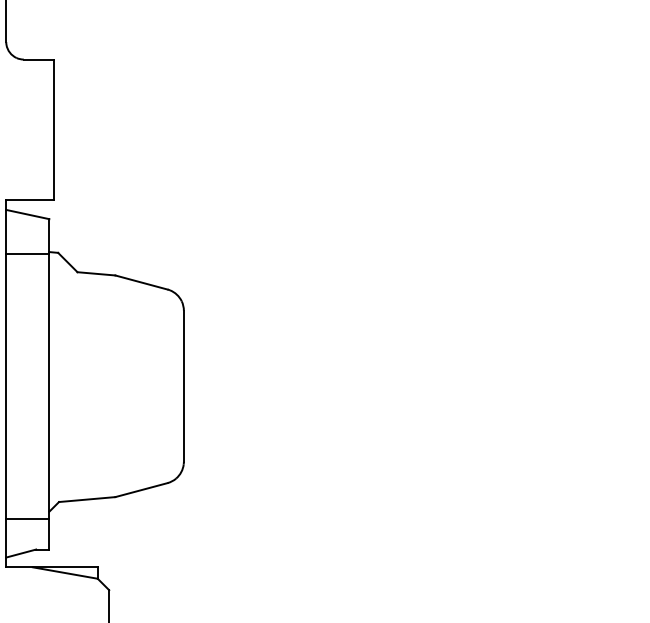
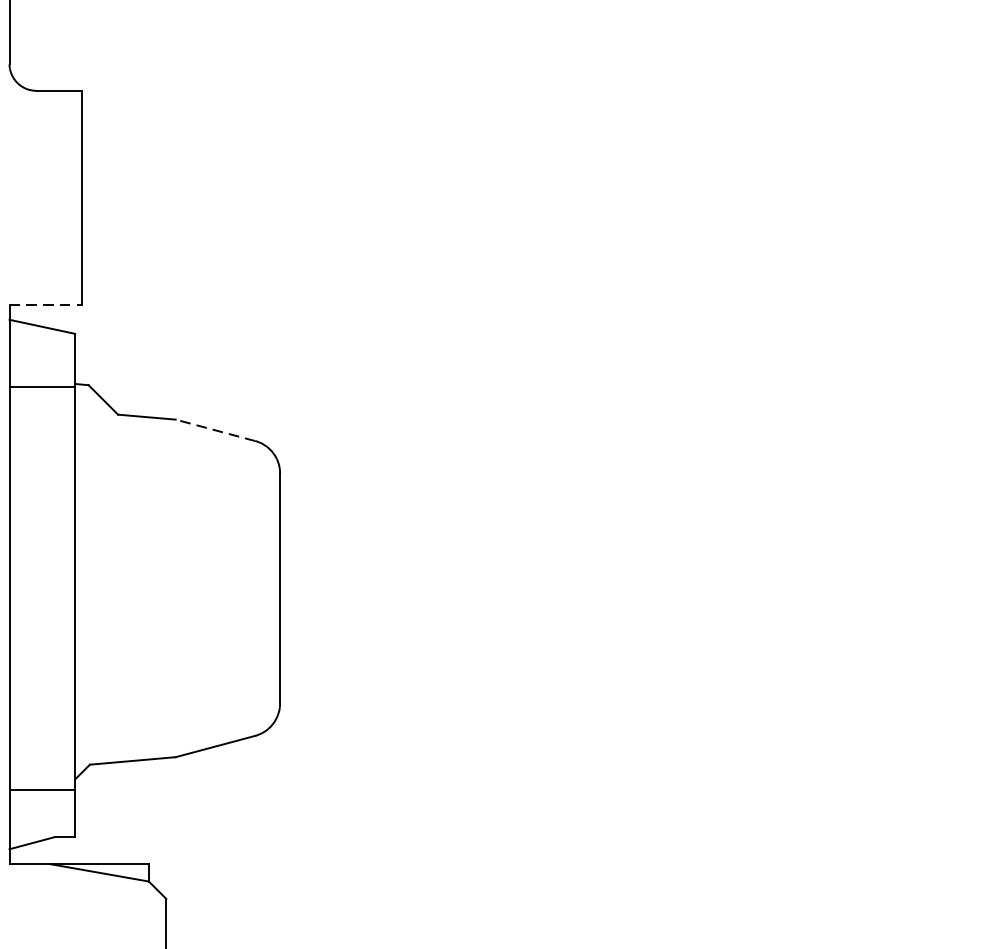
line: (30, 200) -> (46, 305), solid -> dashed
line: (141, 282) -> (215, 430), solid -> dashed

